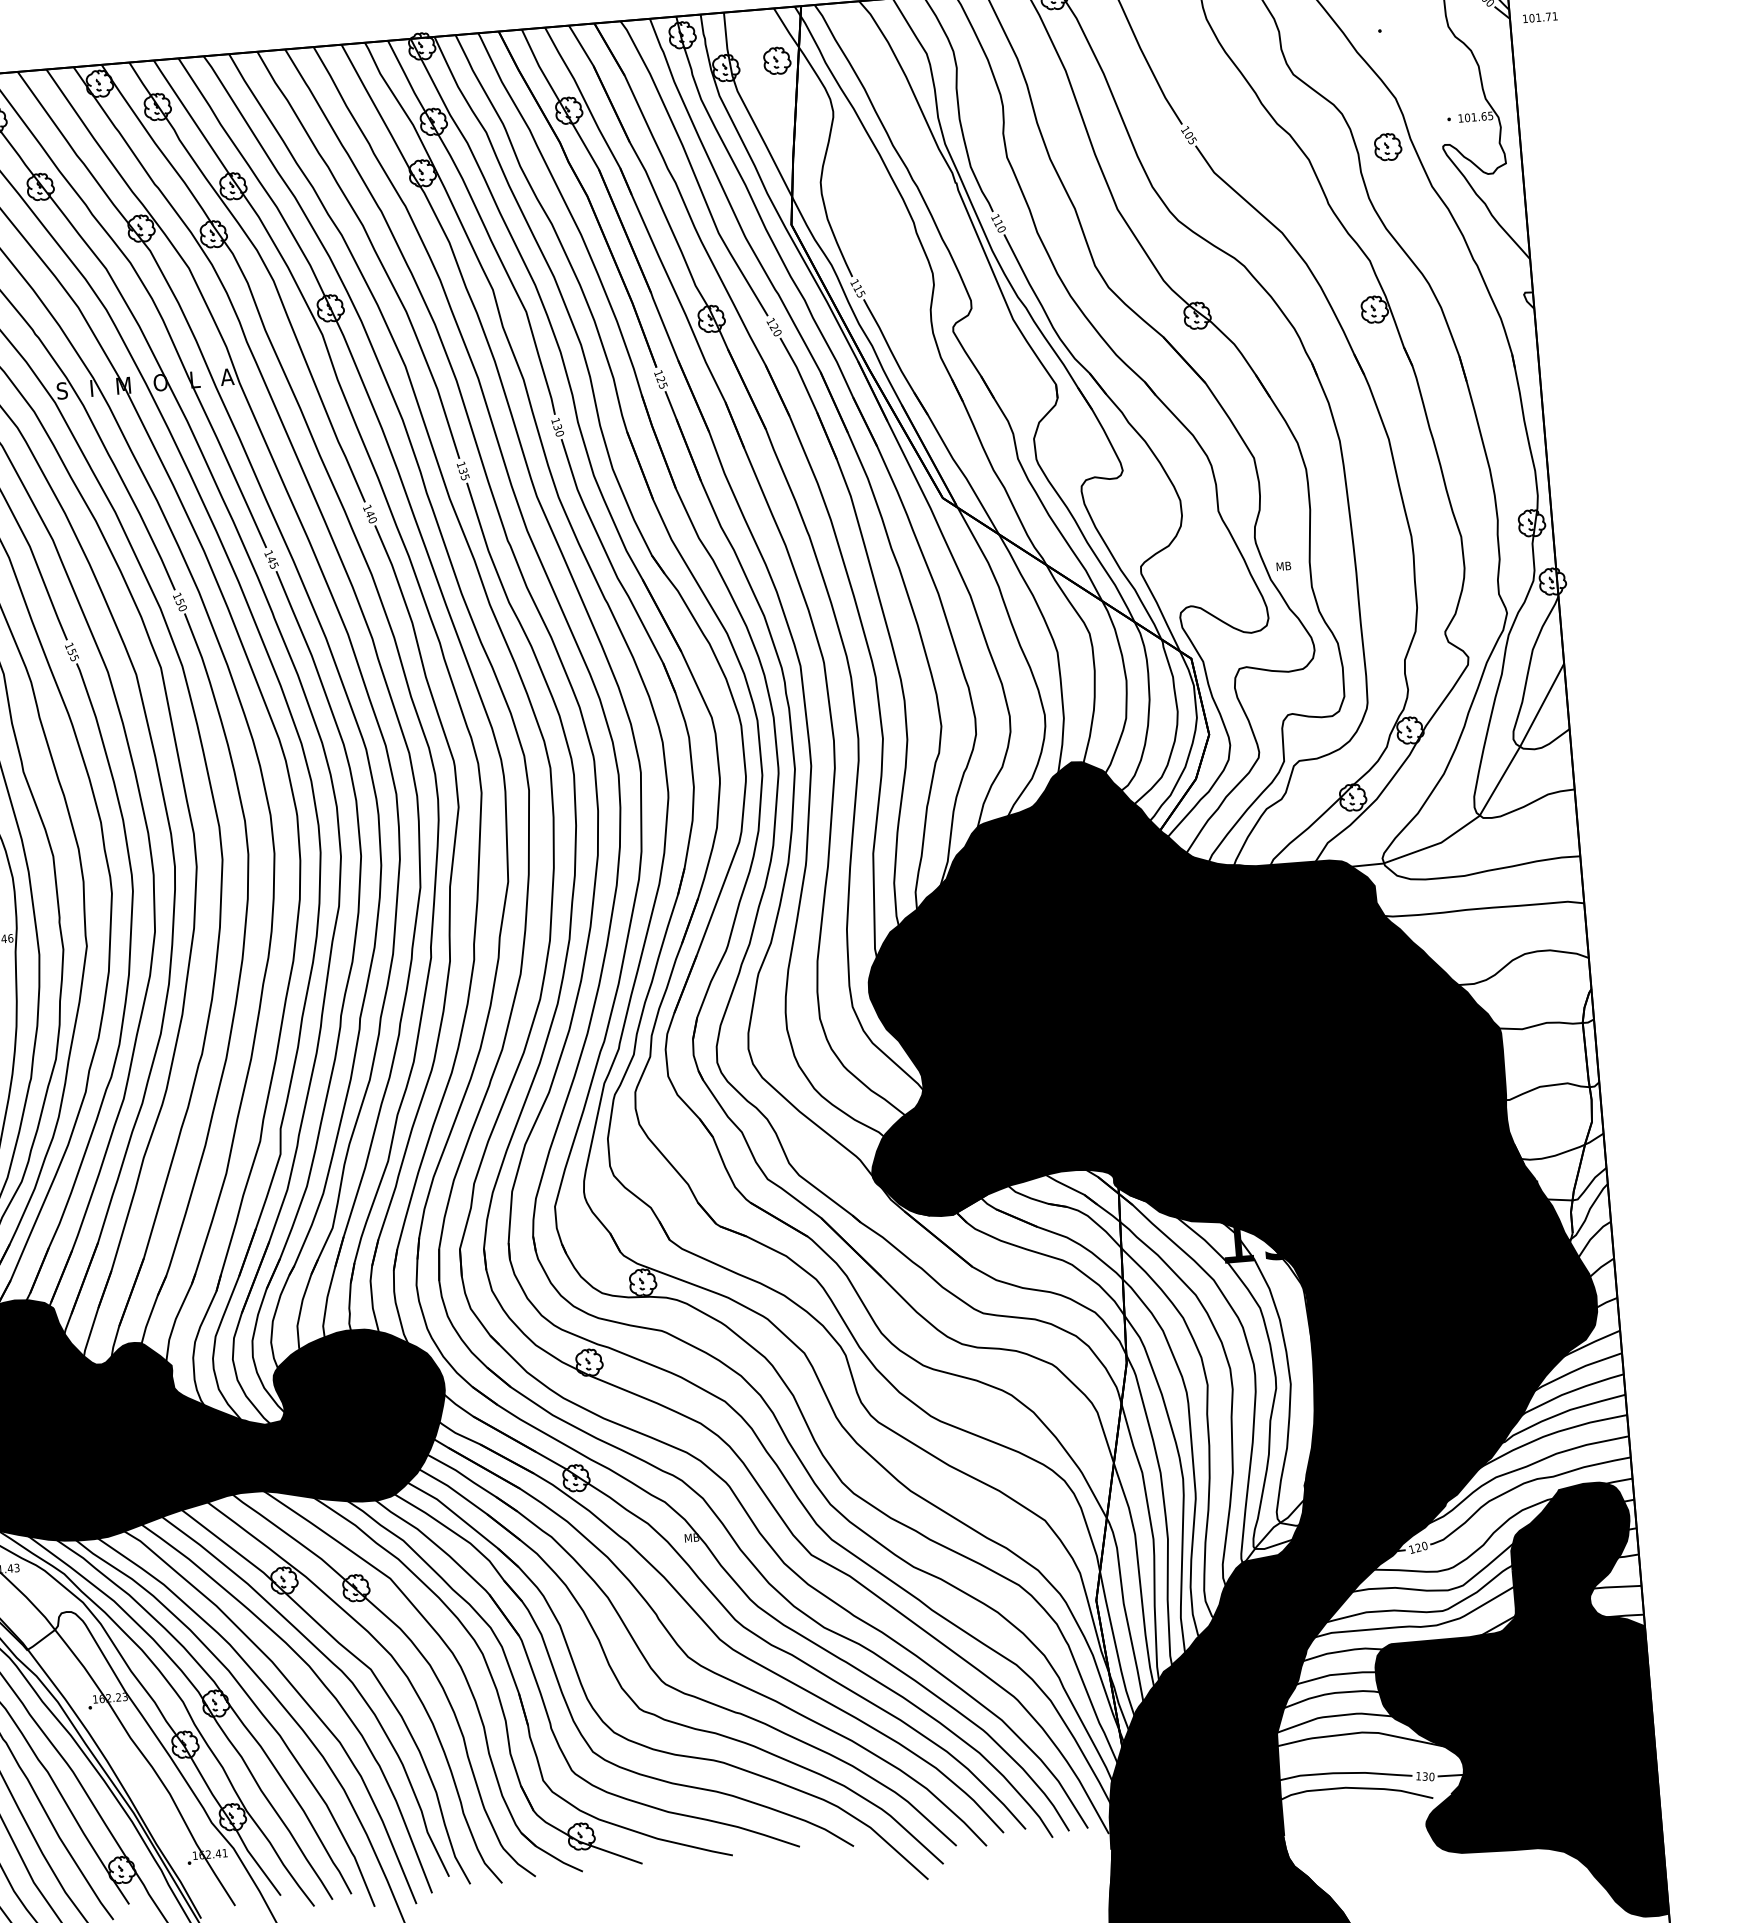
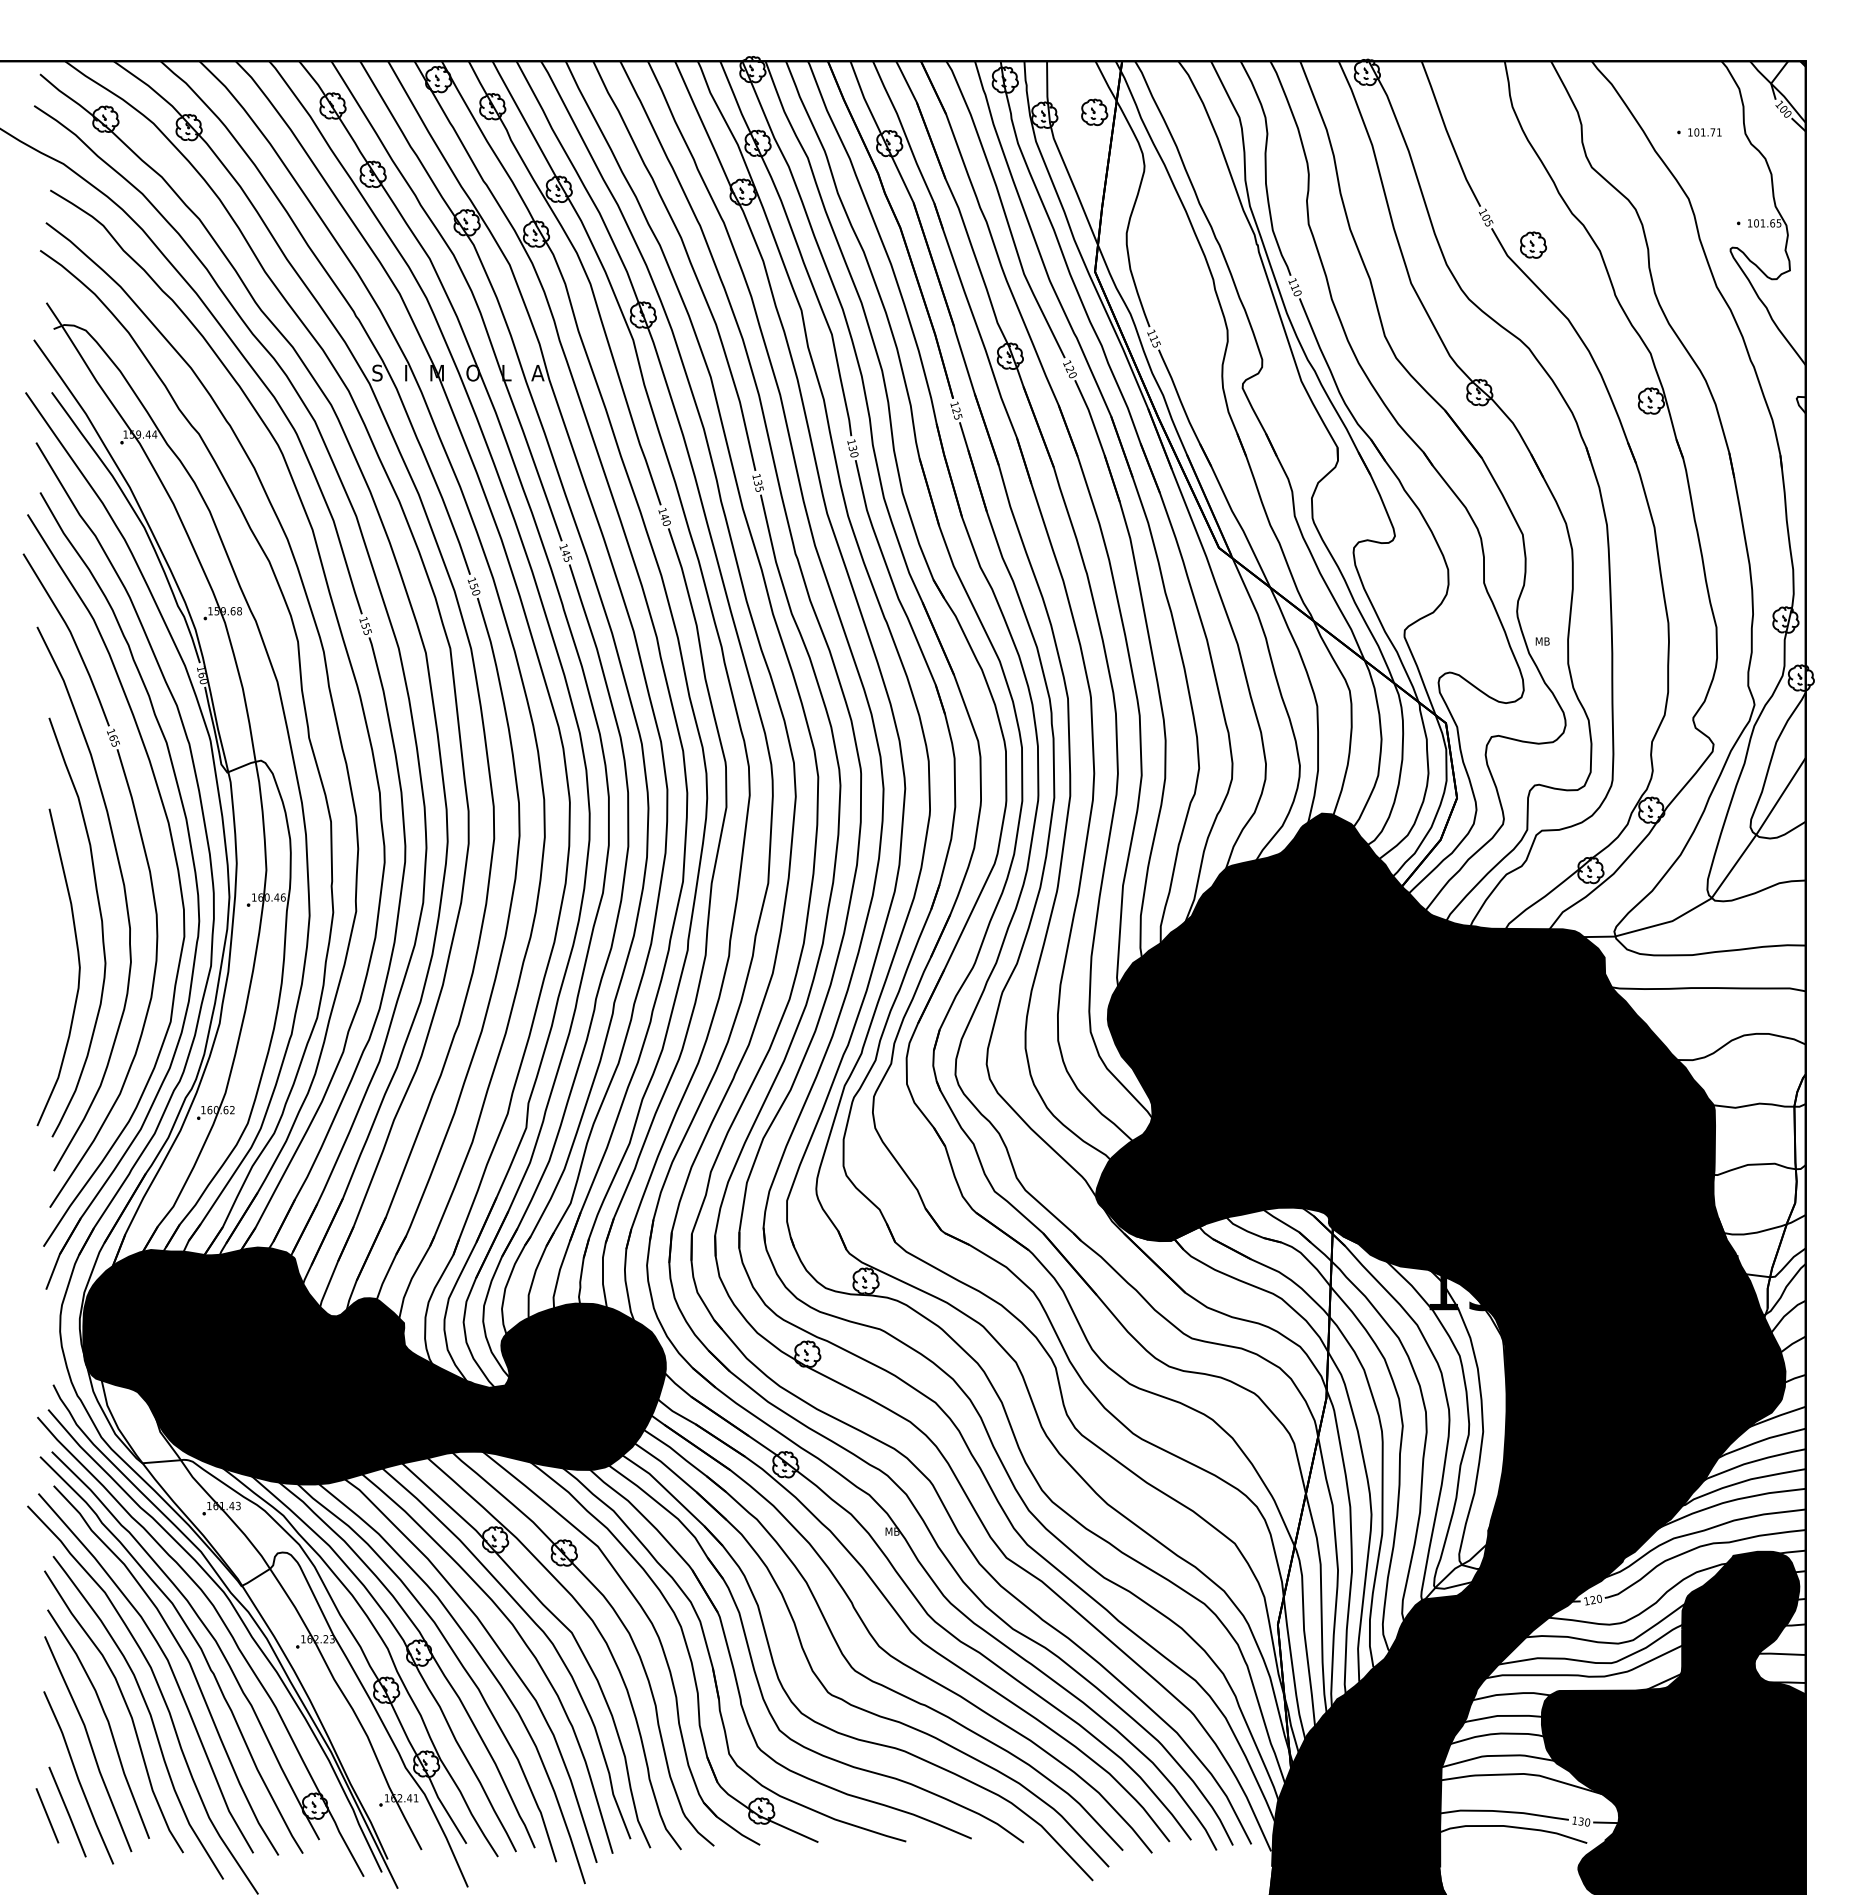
text: (1539, 17) -> (1704, 132), moved
part: (1388, 146) -> (1533, 244), moved

